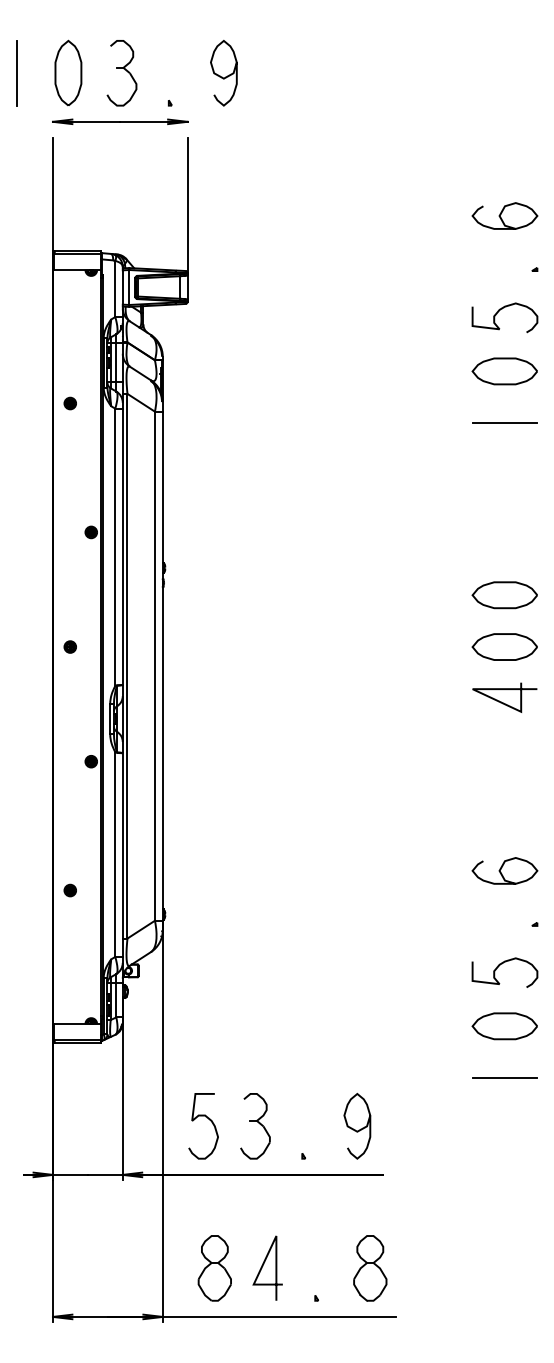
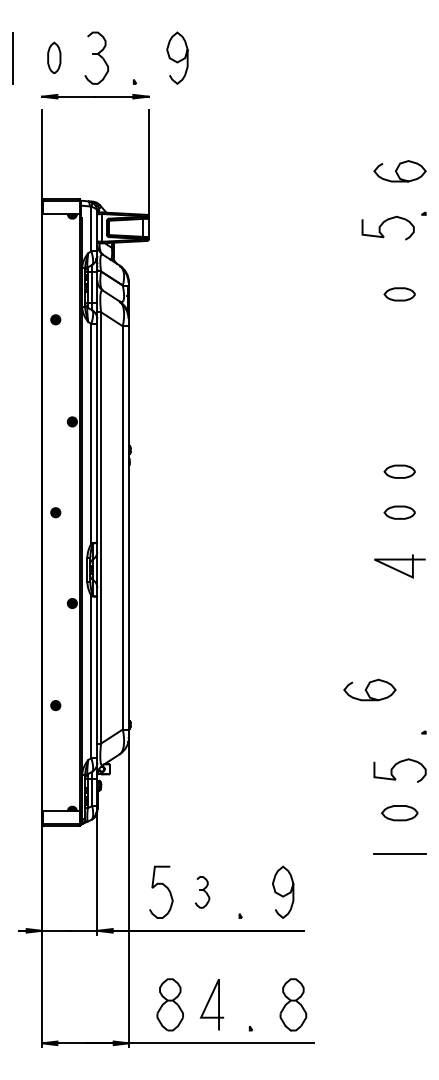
part: (68, 72) -> (54, 57), size x0.6
curve: (499, 311) -> (383, 223), moved
part: (504, 371) -> (399, 294), size x0.6
line: (504, 423) -> (399, 335), removed
part: (504, 595) -> (399, 471), size x0.6
part: (504, 646) -> (399, 512), size x0.6
line: (501, 701) -> (397, 569), moved
curve: (501, 869) -> (367, 688), moved
part: (504, 1026) -> (399, 813), size x0.7
part: (255, 1126) -> (202, 892), size x0.6

